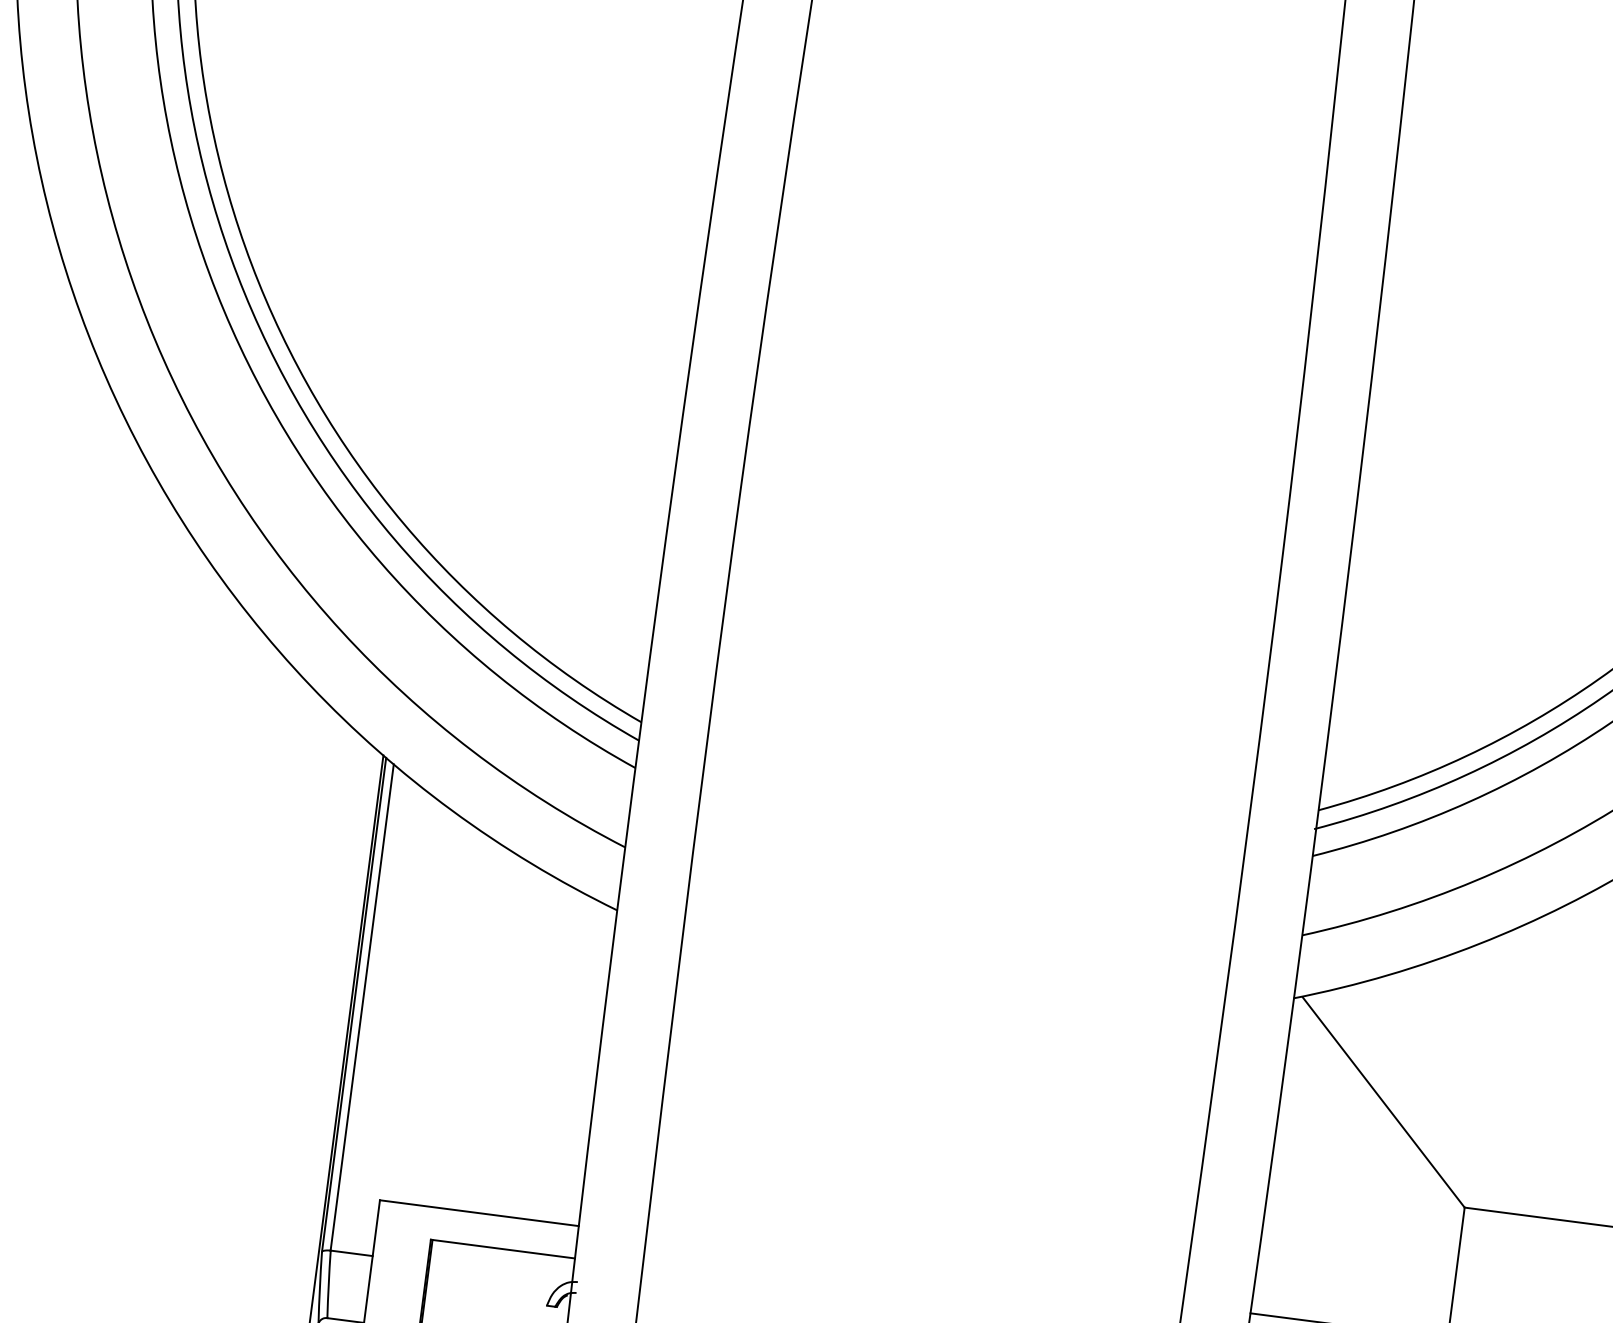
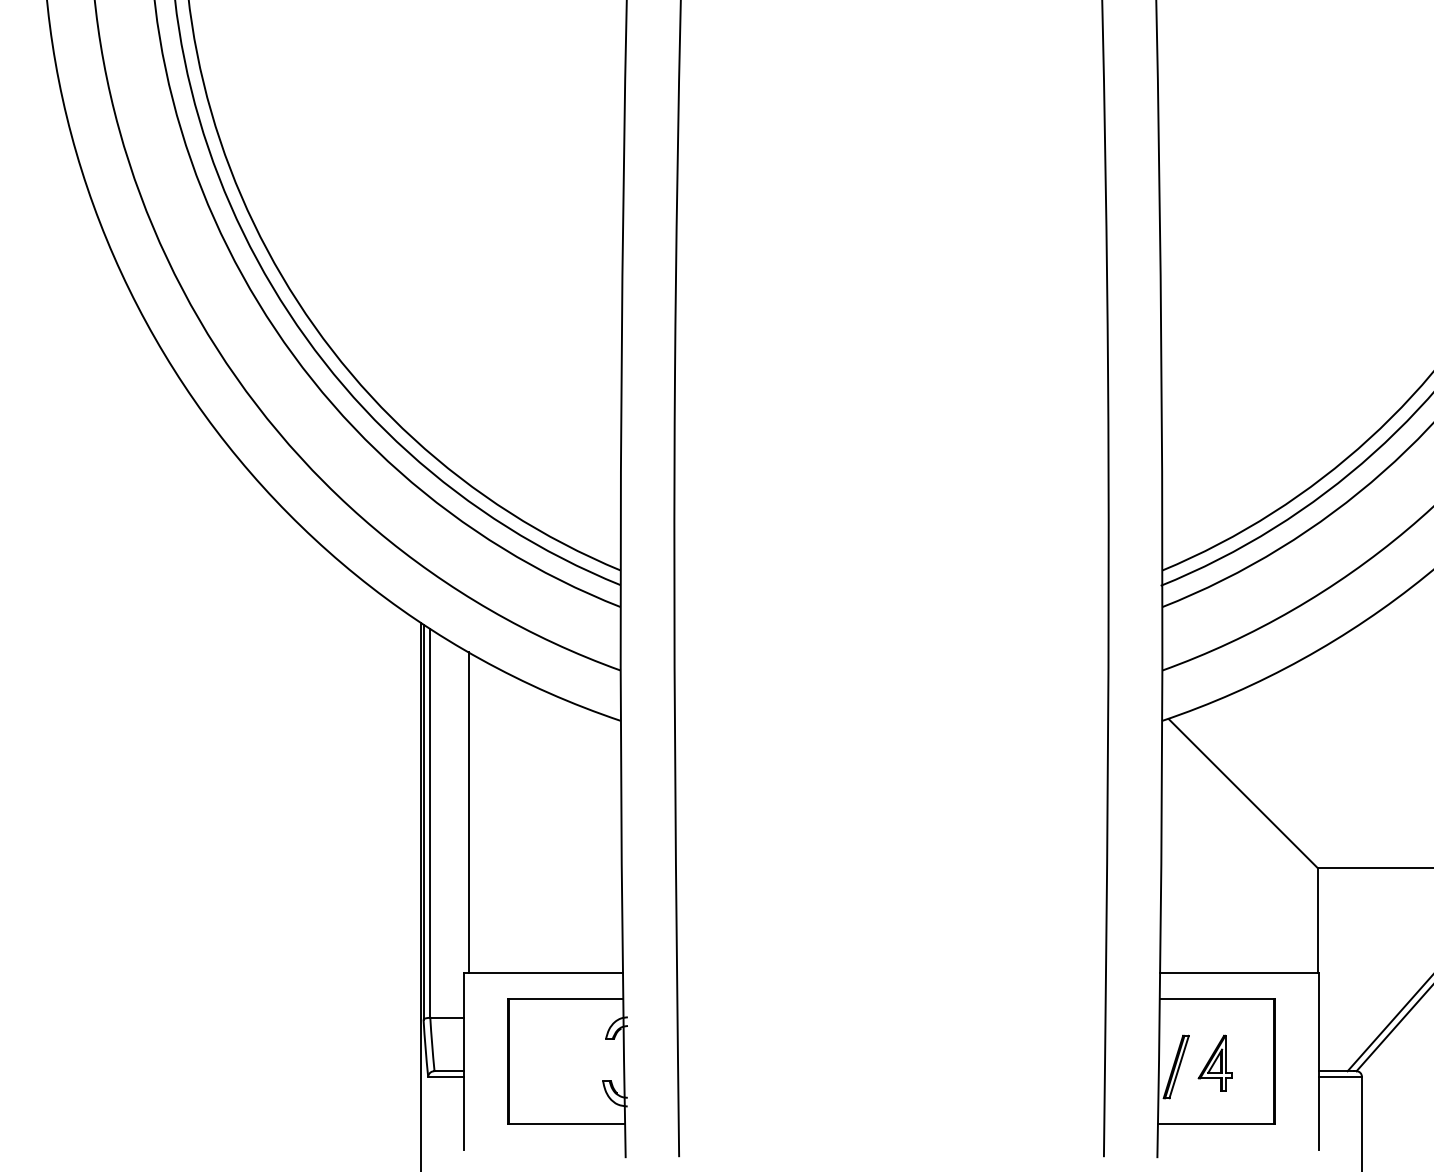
line: (411, 1000) -> (468, 812), added

